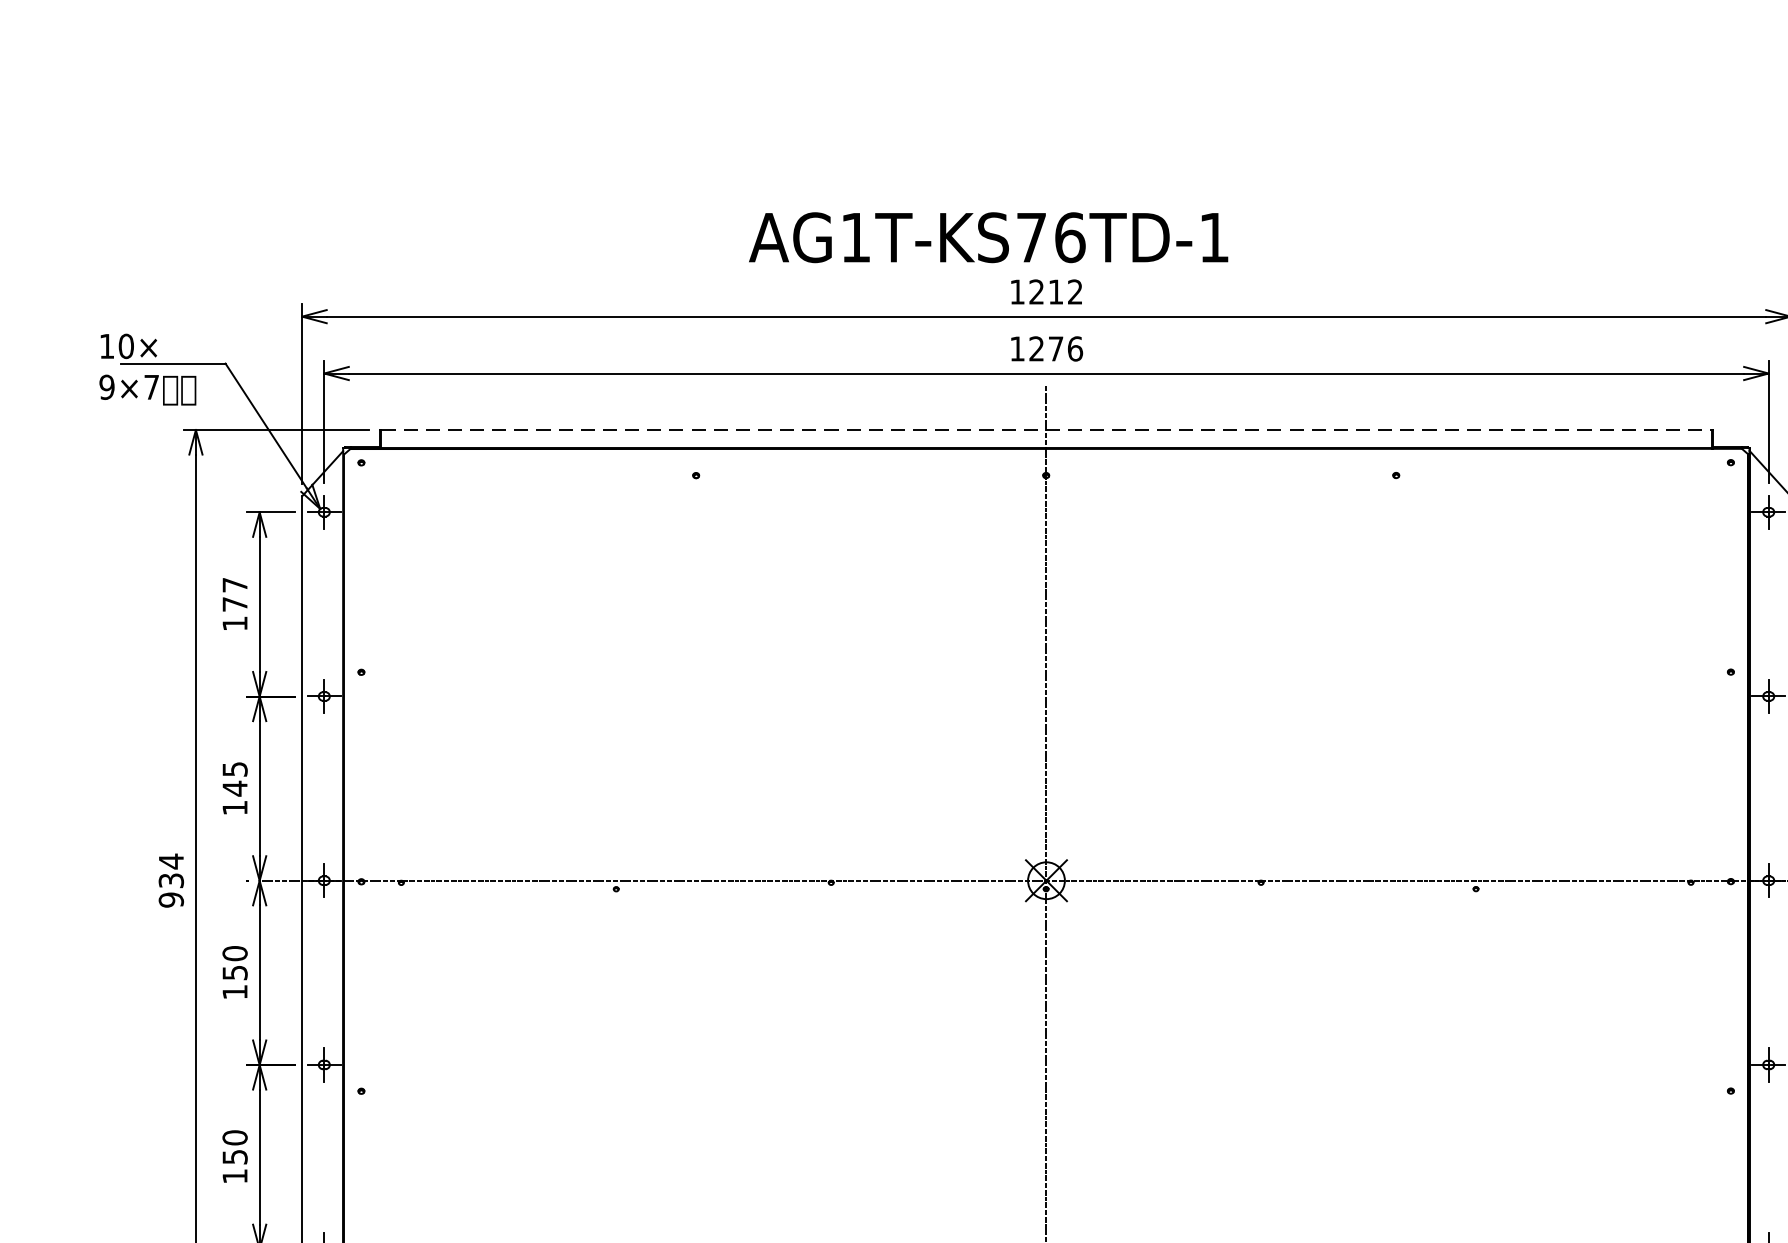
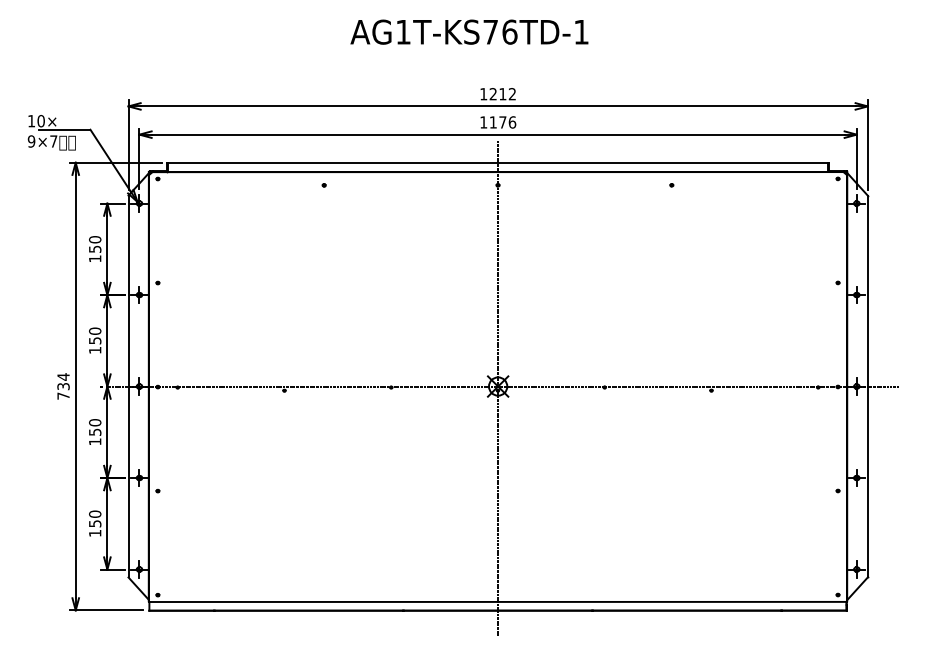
text: (988, 236) -> (469, 31), moved
text: (1035, 349) -> (492, 122), 1276 -> 1176
line: (1047, 429) -> (498, 162), dashed -> solid
text: (235, 594) -> (95, 244), 177 -> 150
text: (235, 777) -> (95, 335), 145 -> 150
text: (171, 898) -> (63, 395), 934 -> 734

